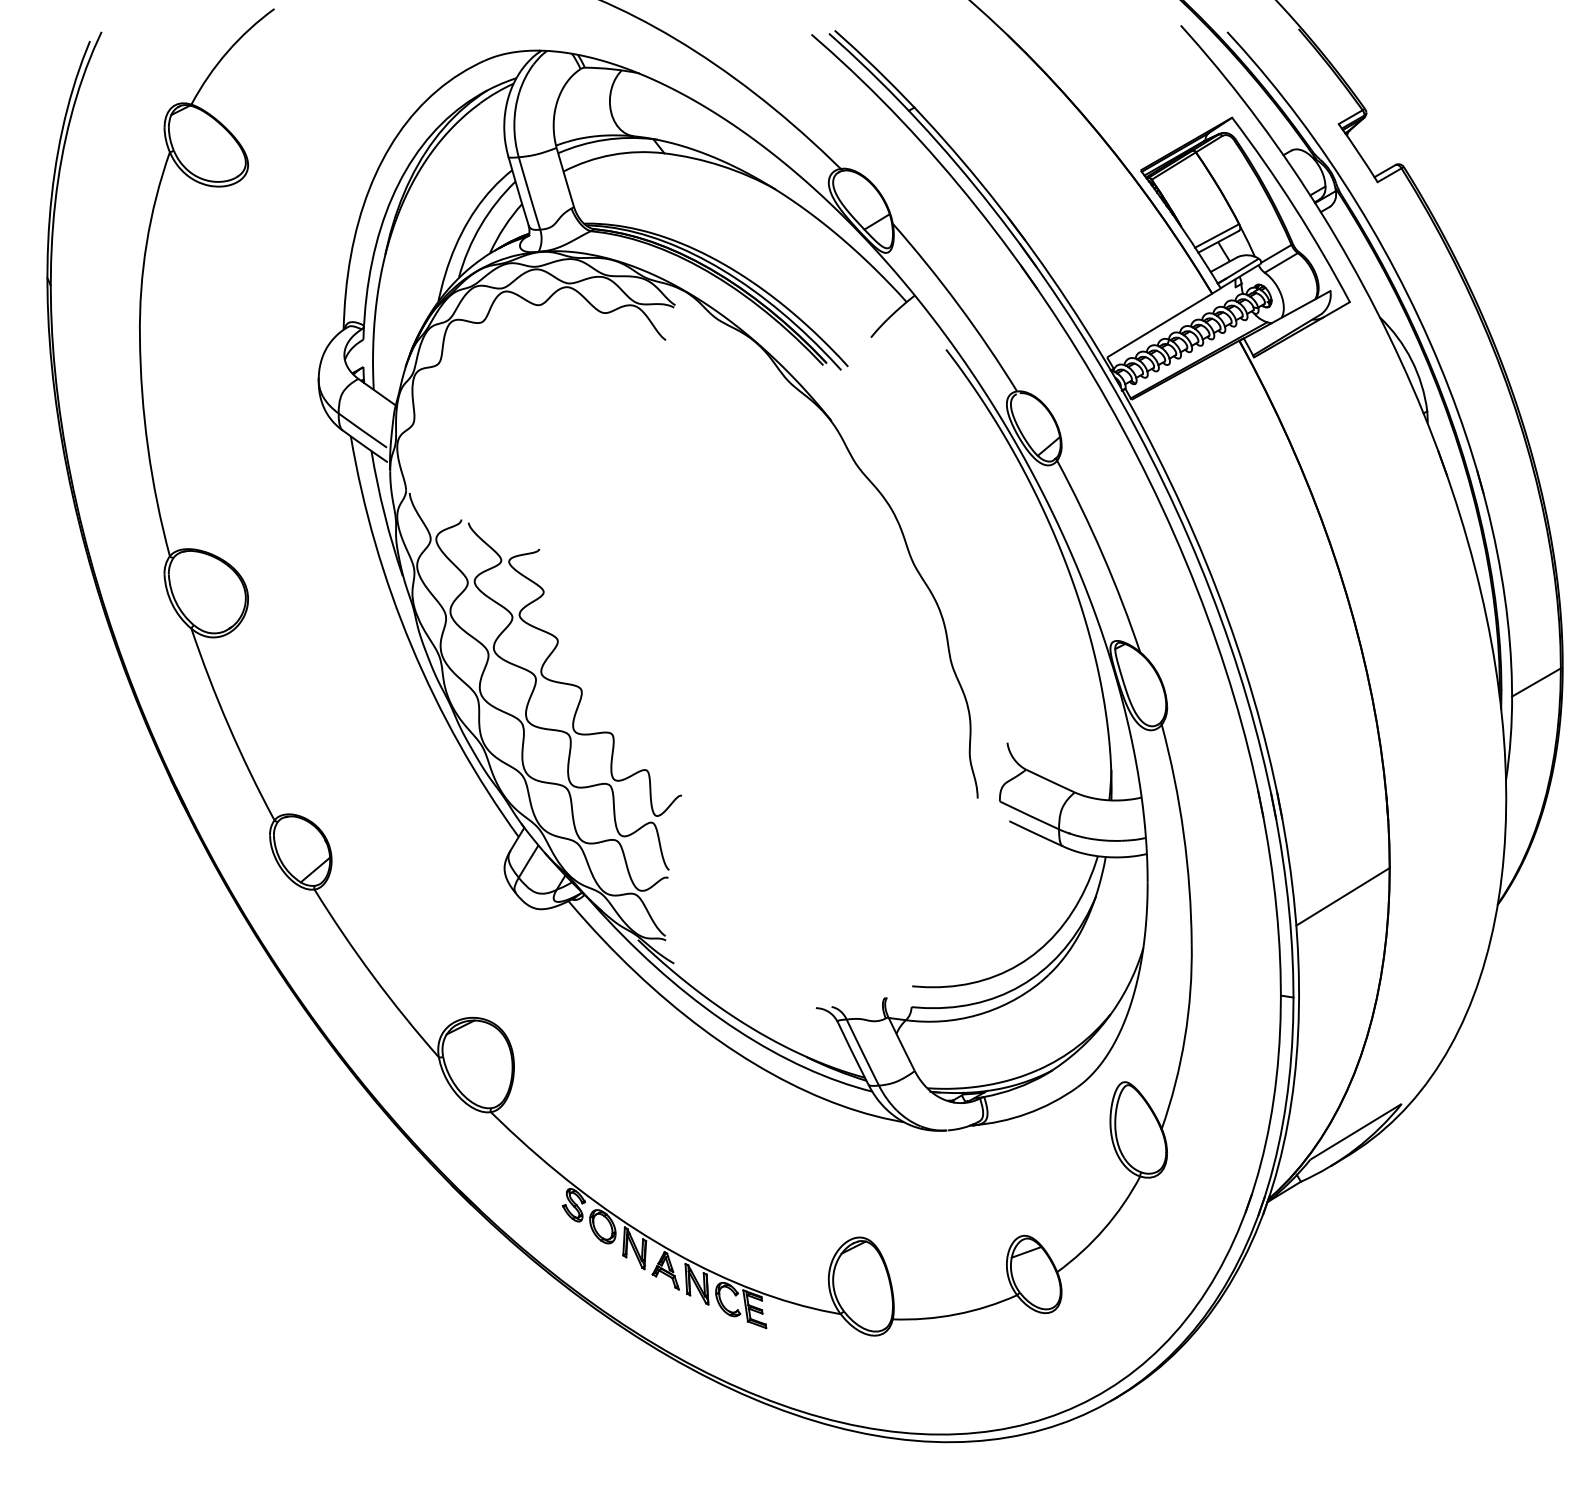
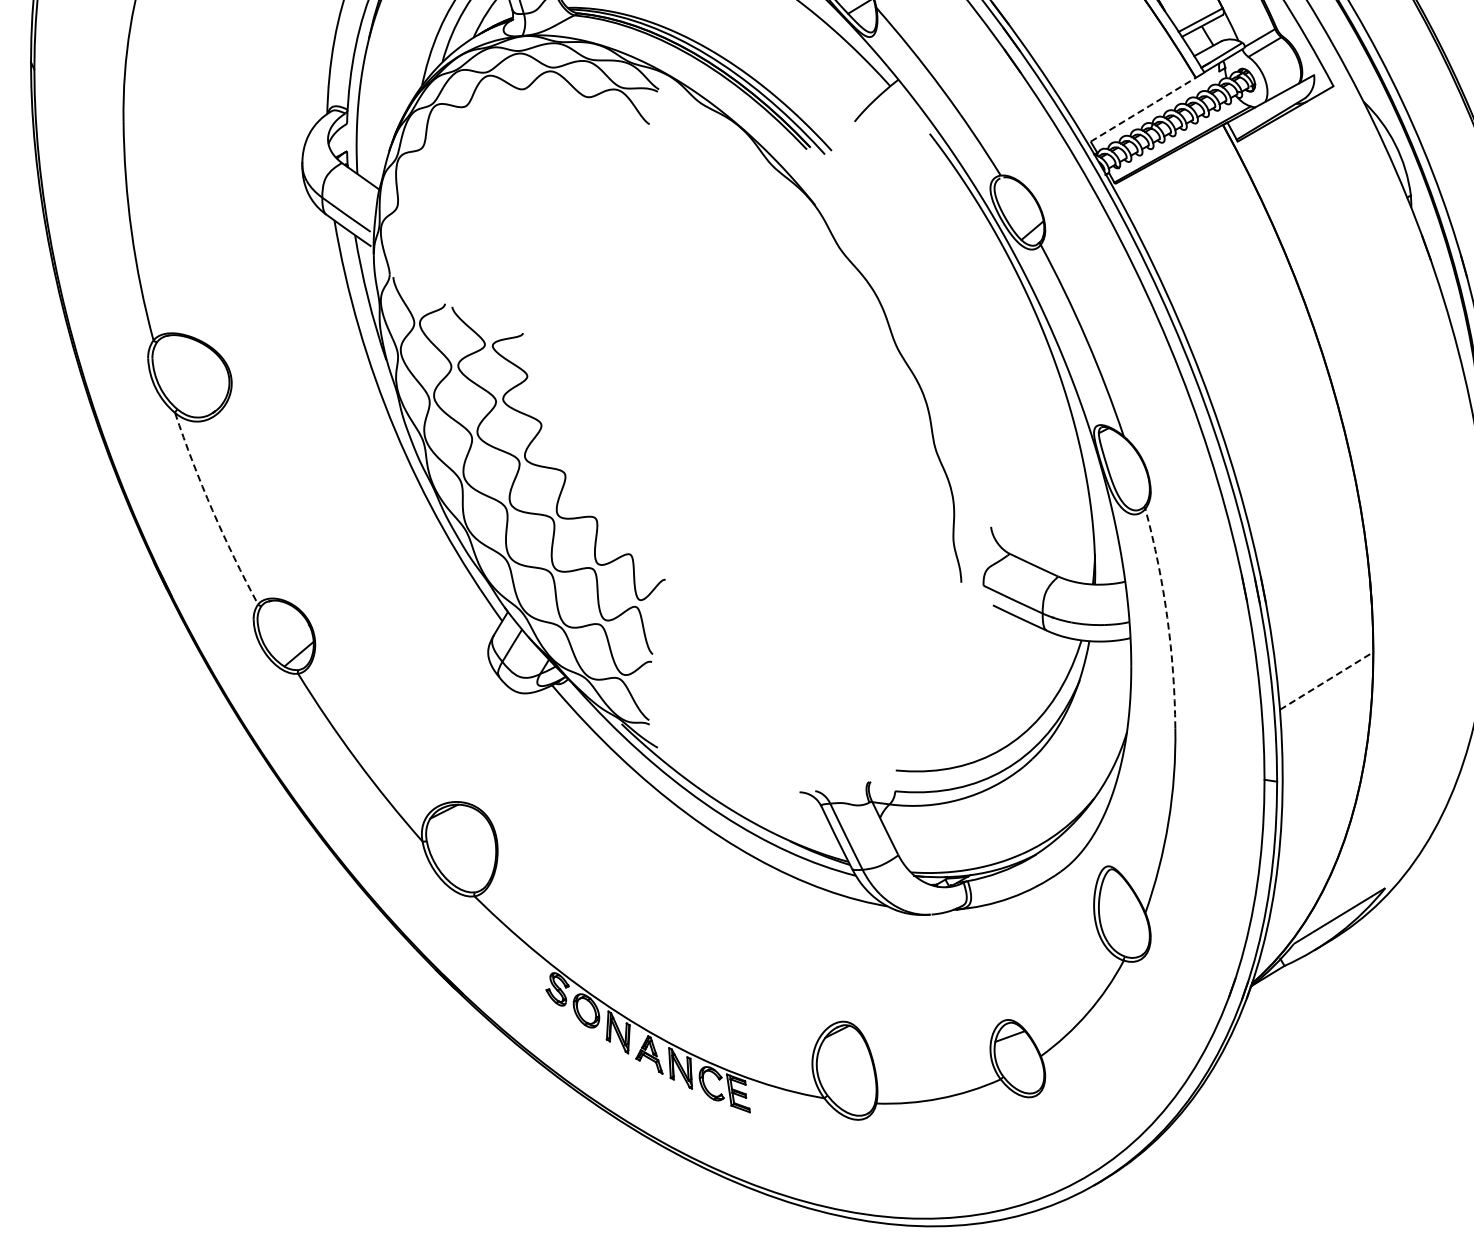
line: (1160, 324) -> (1144, 108), solid -> dashed
arc: (228, 726) -> (212, 510), solid -> dashed
arc: (1183, 833) -> (1167, 617), solid -> dashed
line: (1343, 896) -> (1327, 680), solid -> dashed

